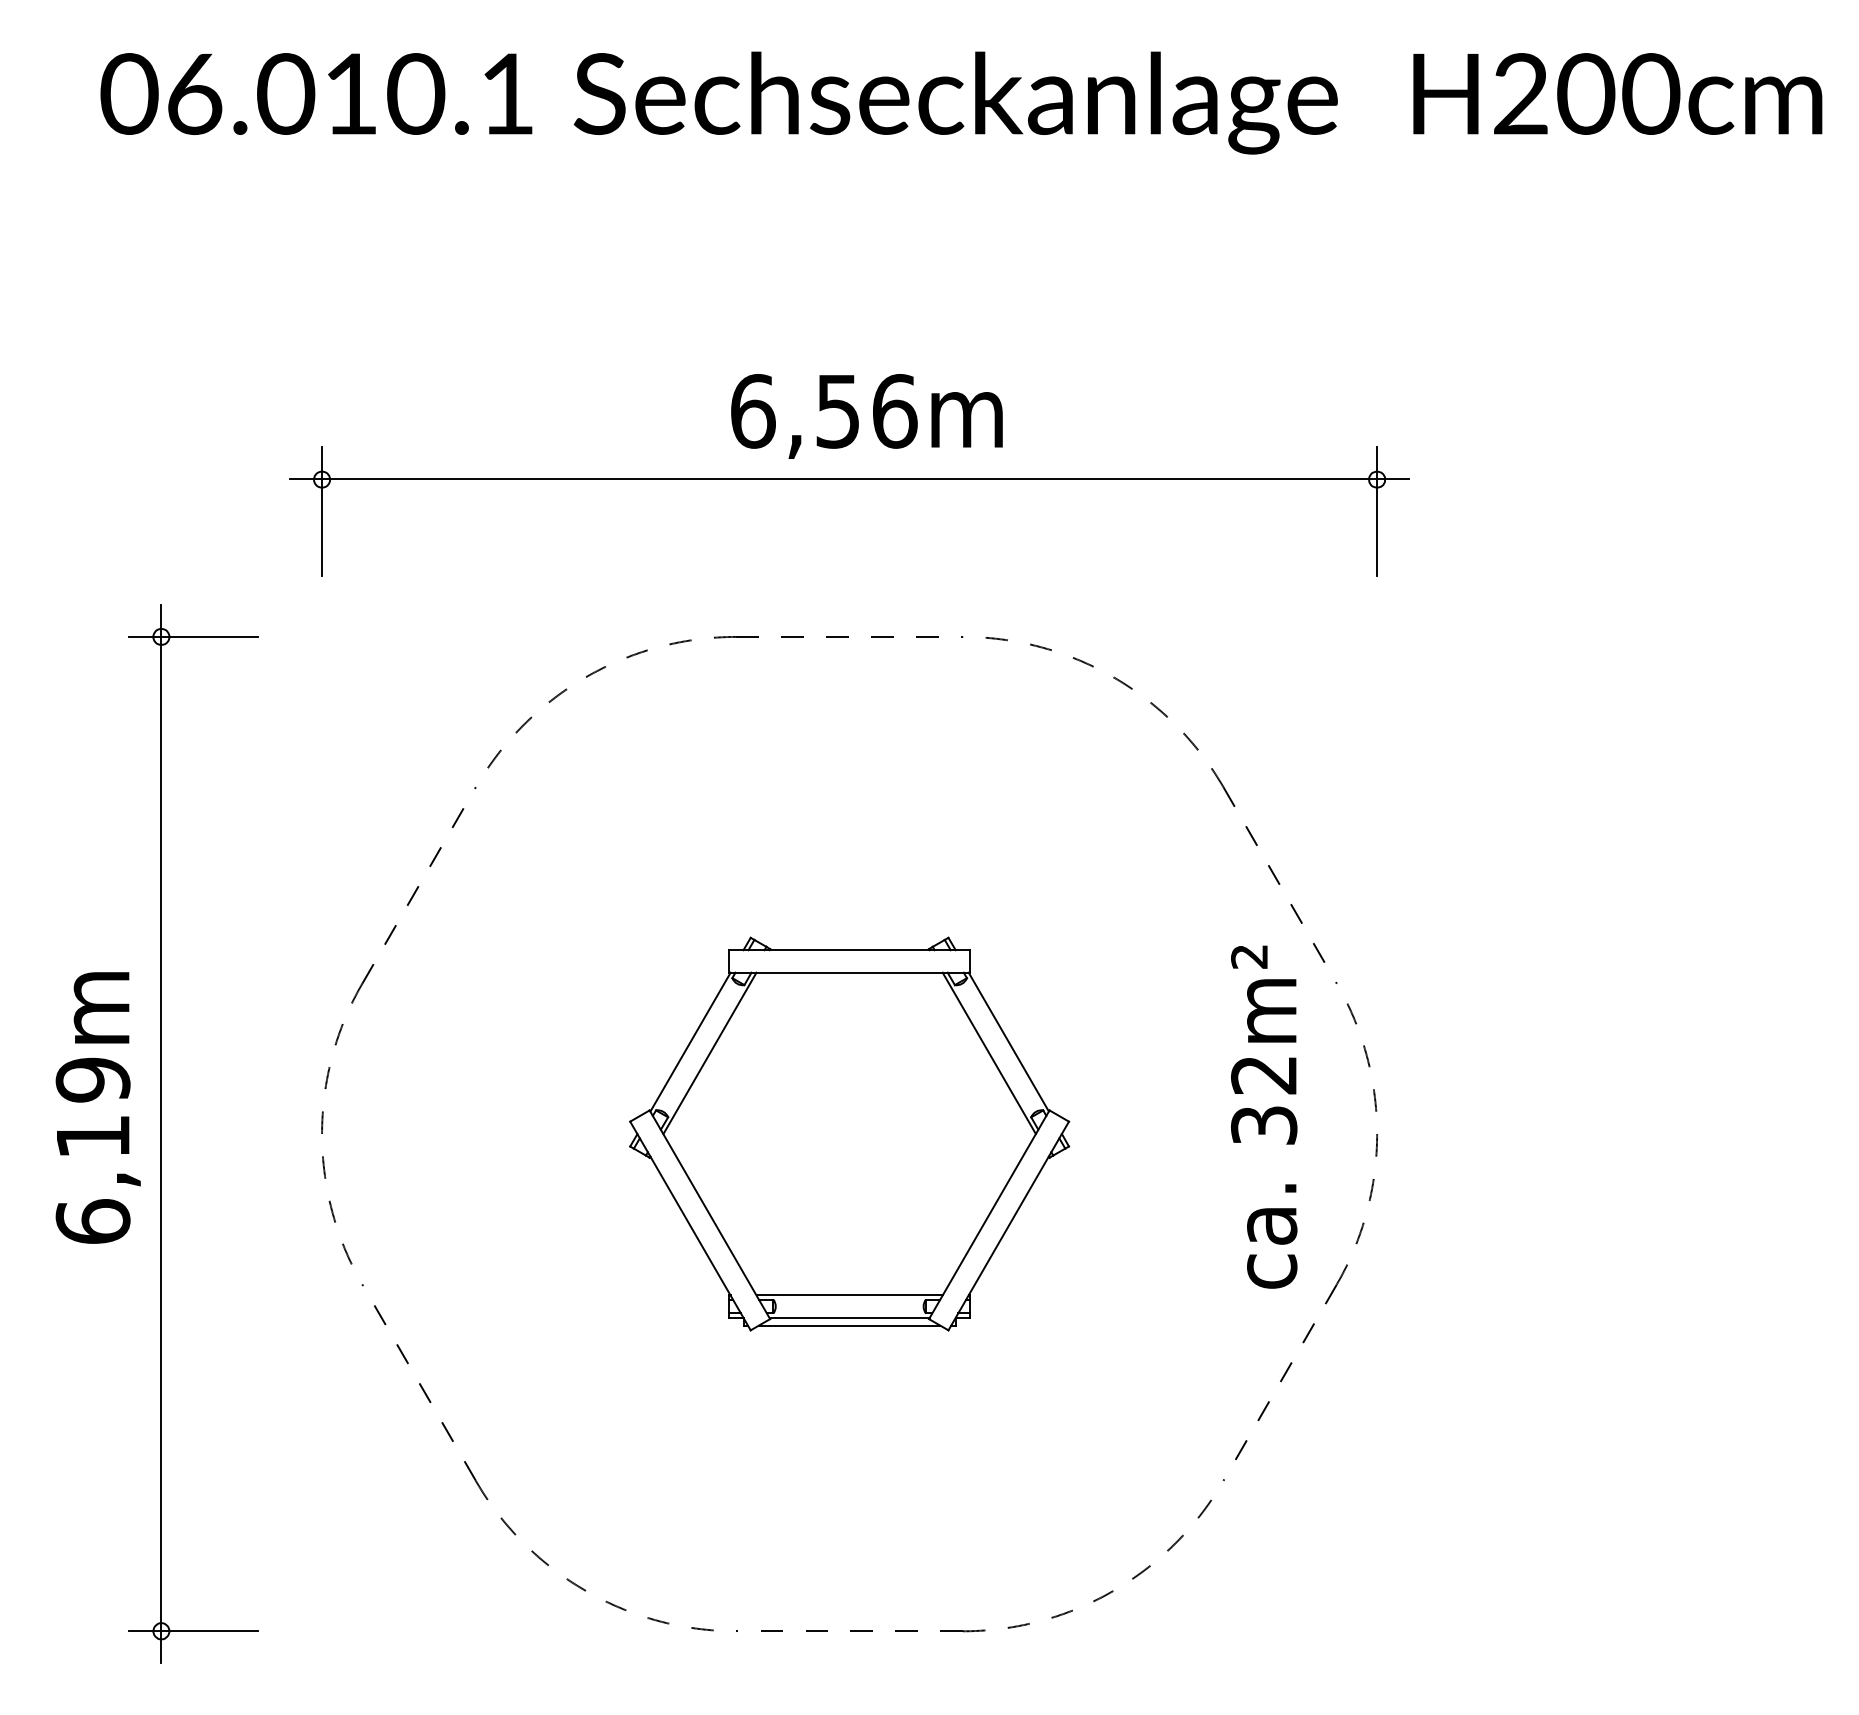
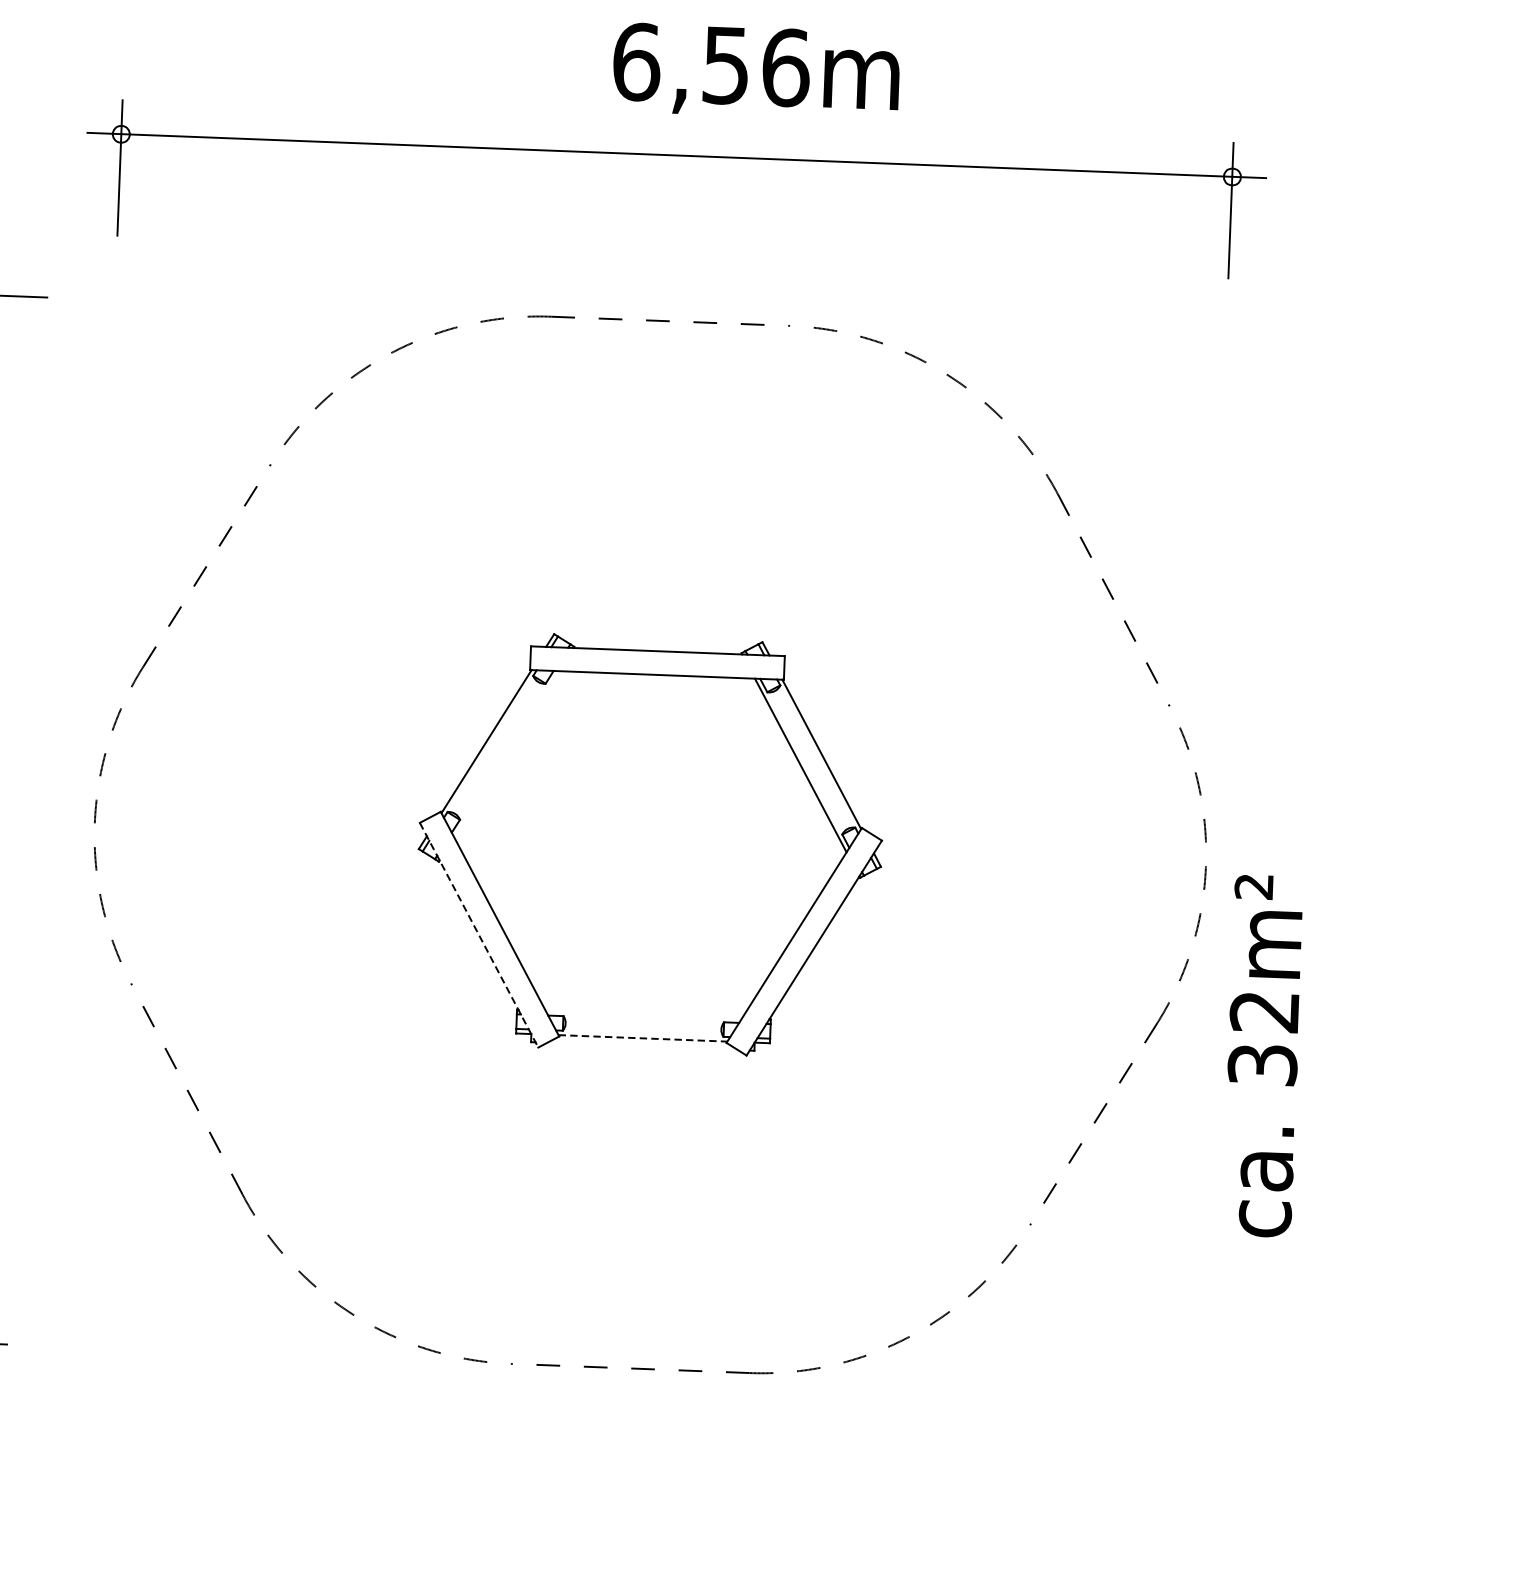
text: (866, 416) -> (755, 72), moved
line: (709, 1053) -> (506, 754), removed
text: (1264, 1116) -> (1263, 1055), moved
line: (690, 1226) -> (479, 935), solid -> dashed
line: (849, 1295) -> (643, 1014), removed
line: (850, 1317) -> (643, 1038), solid -> dashed
line: (849, 1325) -> (642, 1046), removed

